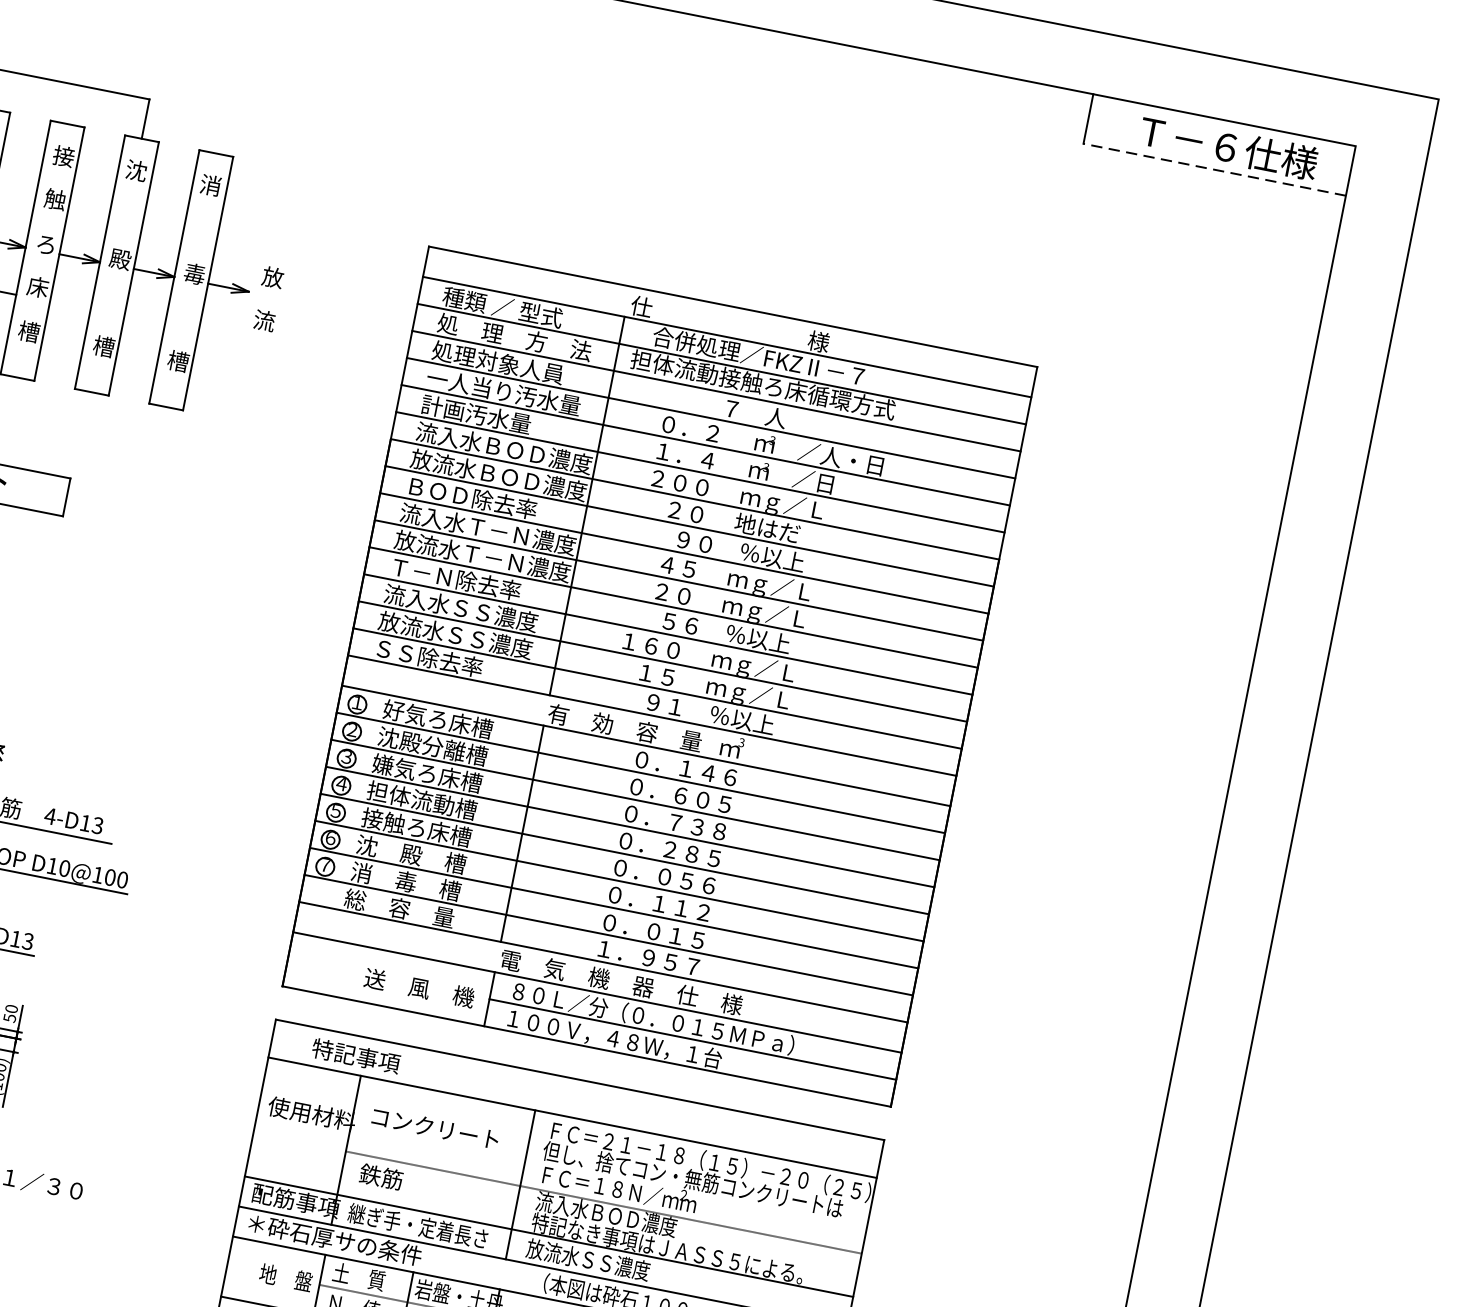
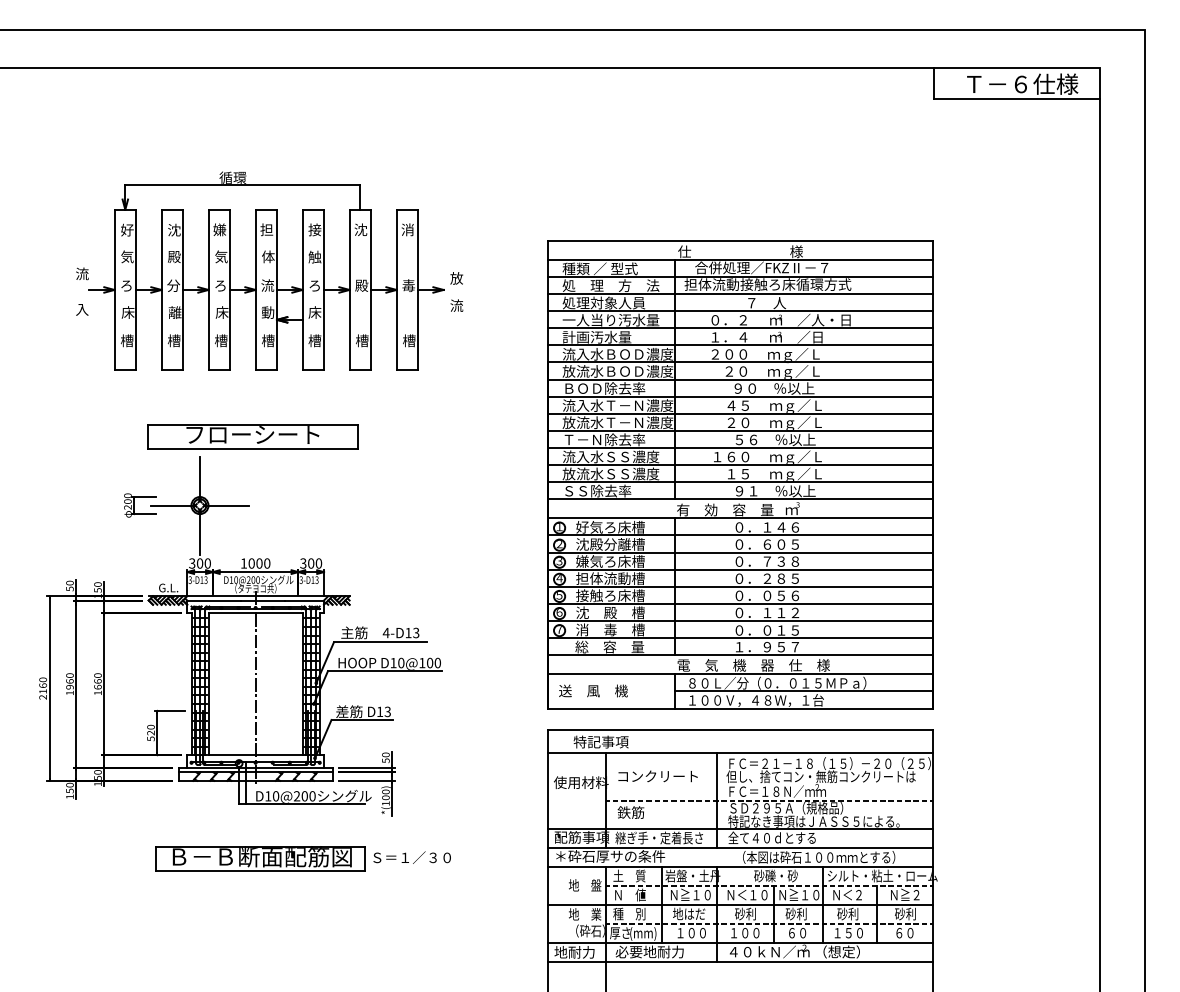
line: (1214, 169) -> (1016, 99), dashed -> solid
text: (776, 530) -> (793, 371), 地はだ -> ｍｇ／Ｌ
text: (419, 987) -> (593, 690), moved
text: (627, 1217) -> (785, 807), 流入水ＢＯＤ濃度 -> ＳＤ２９５Ａ（規格品）
text: (595, 1260) -> (771, 837), 放流水ＳＳ濃度 -> 全て４０ｄとする

